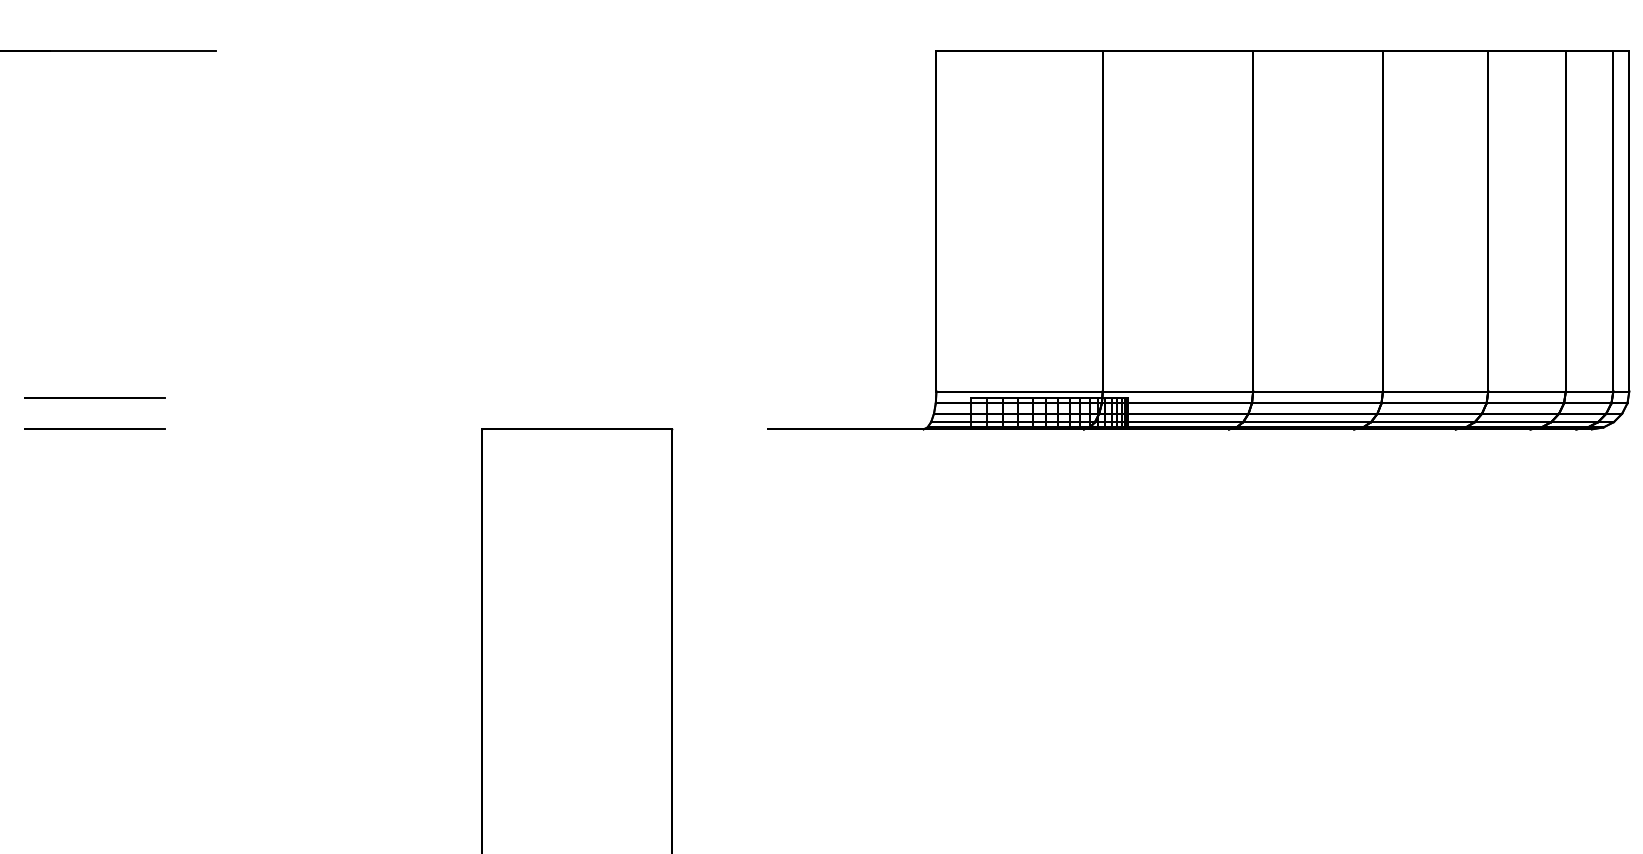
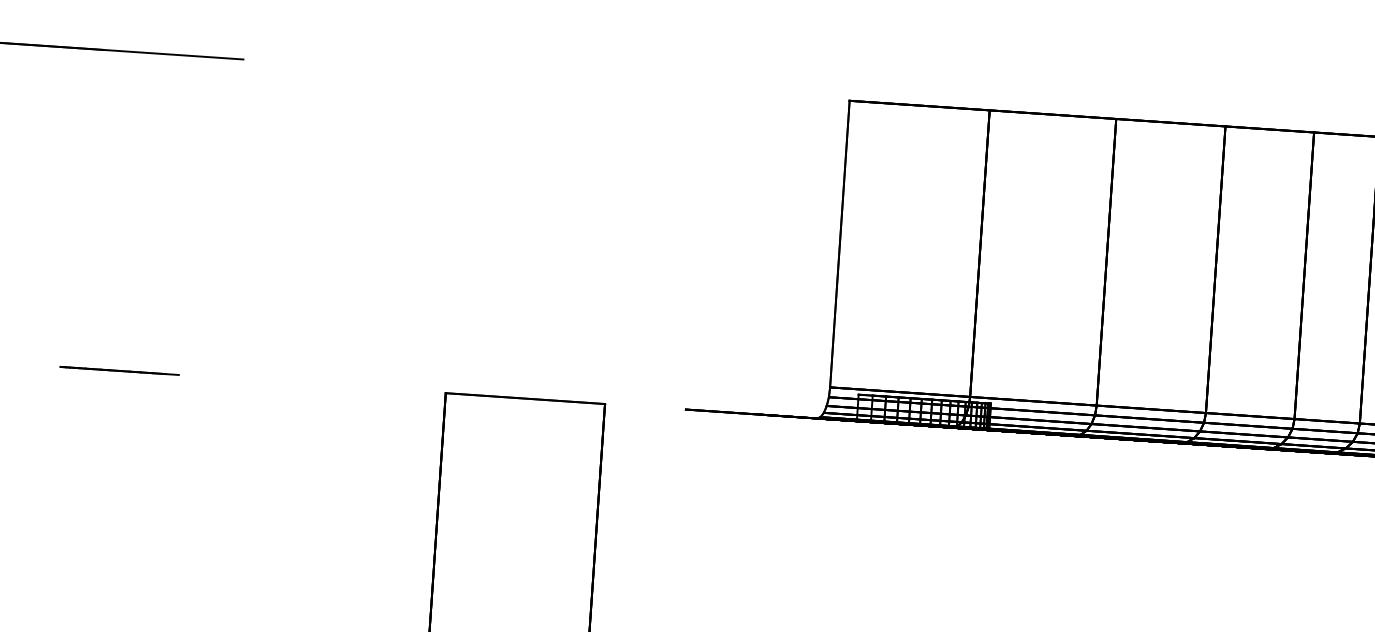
line: (94, 397) -> (121, 344), removed

